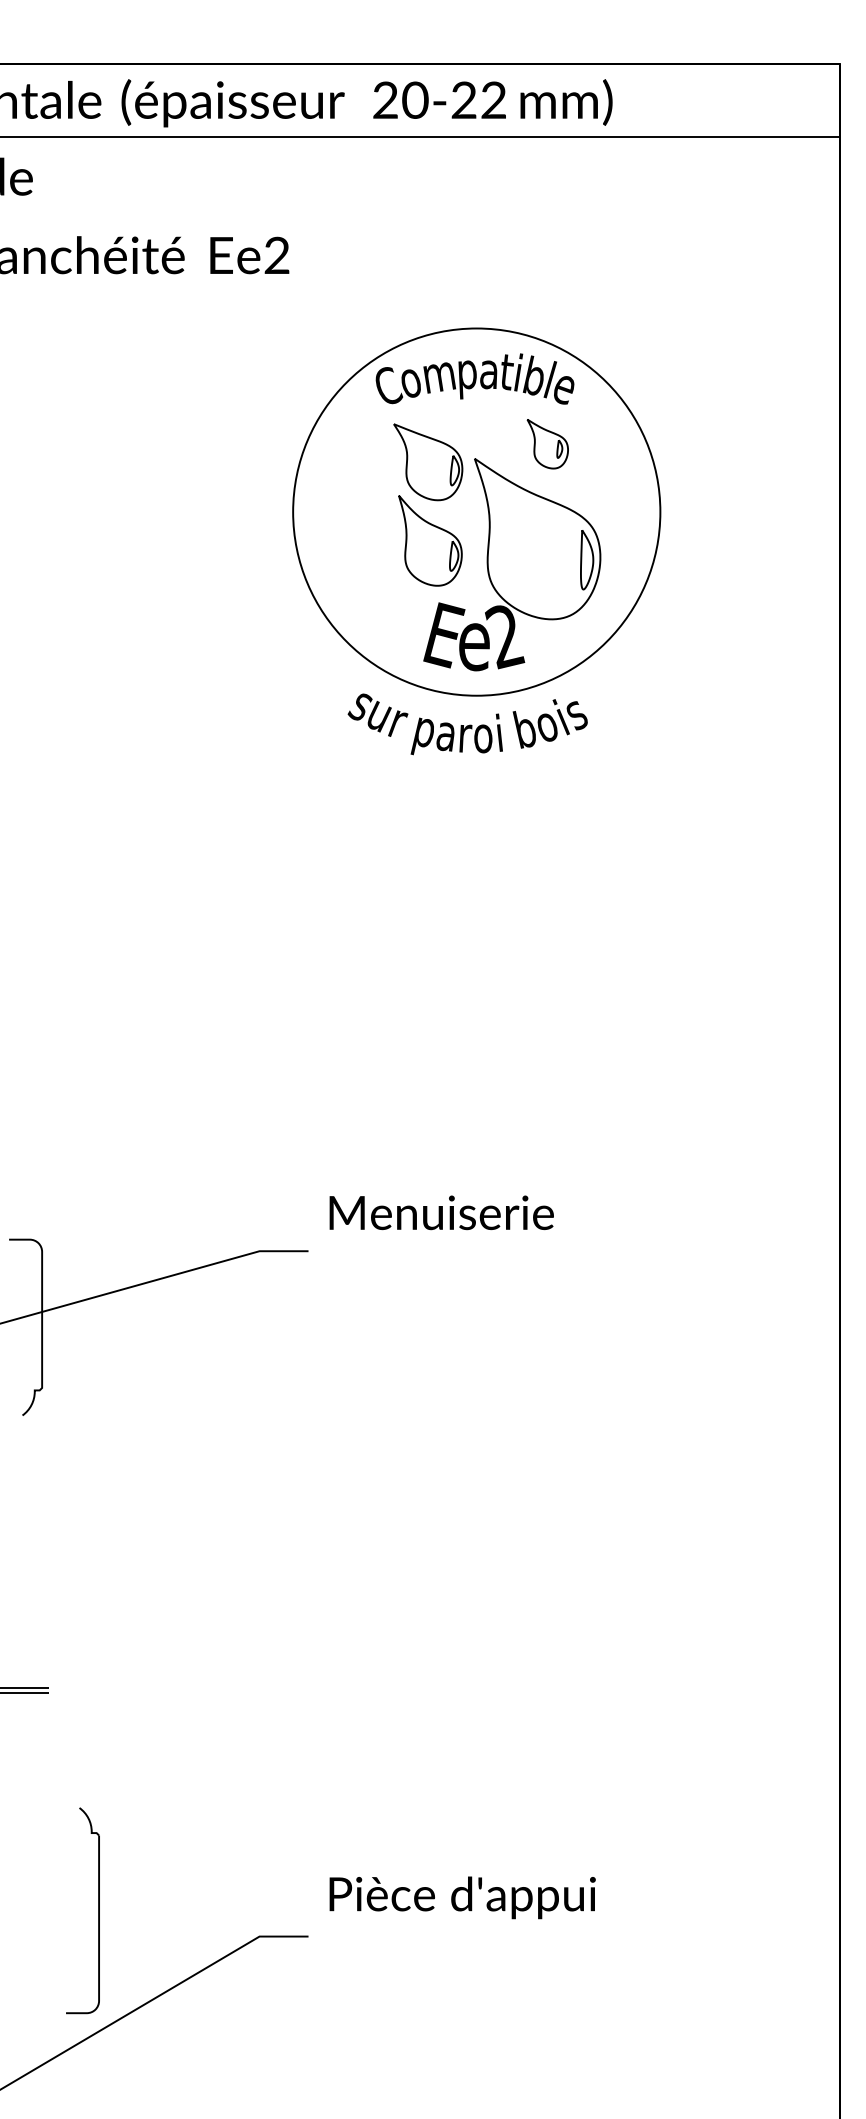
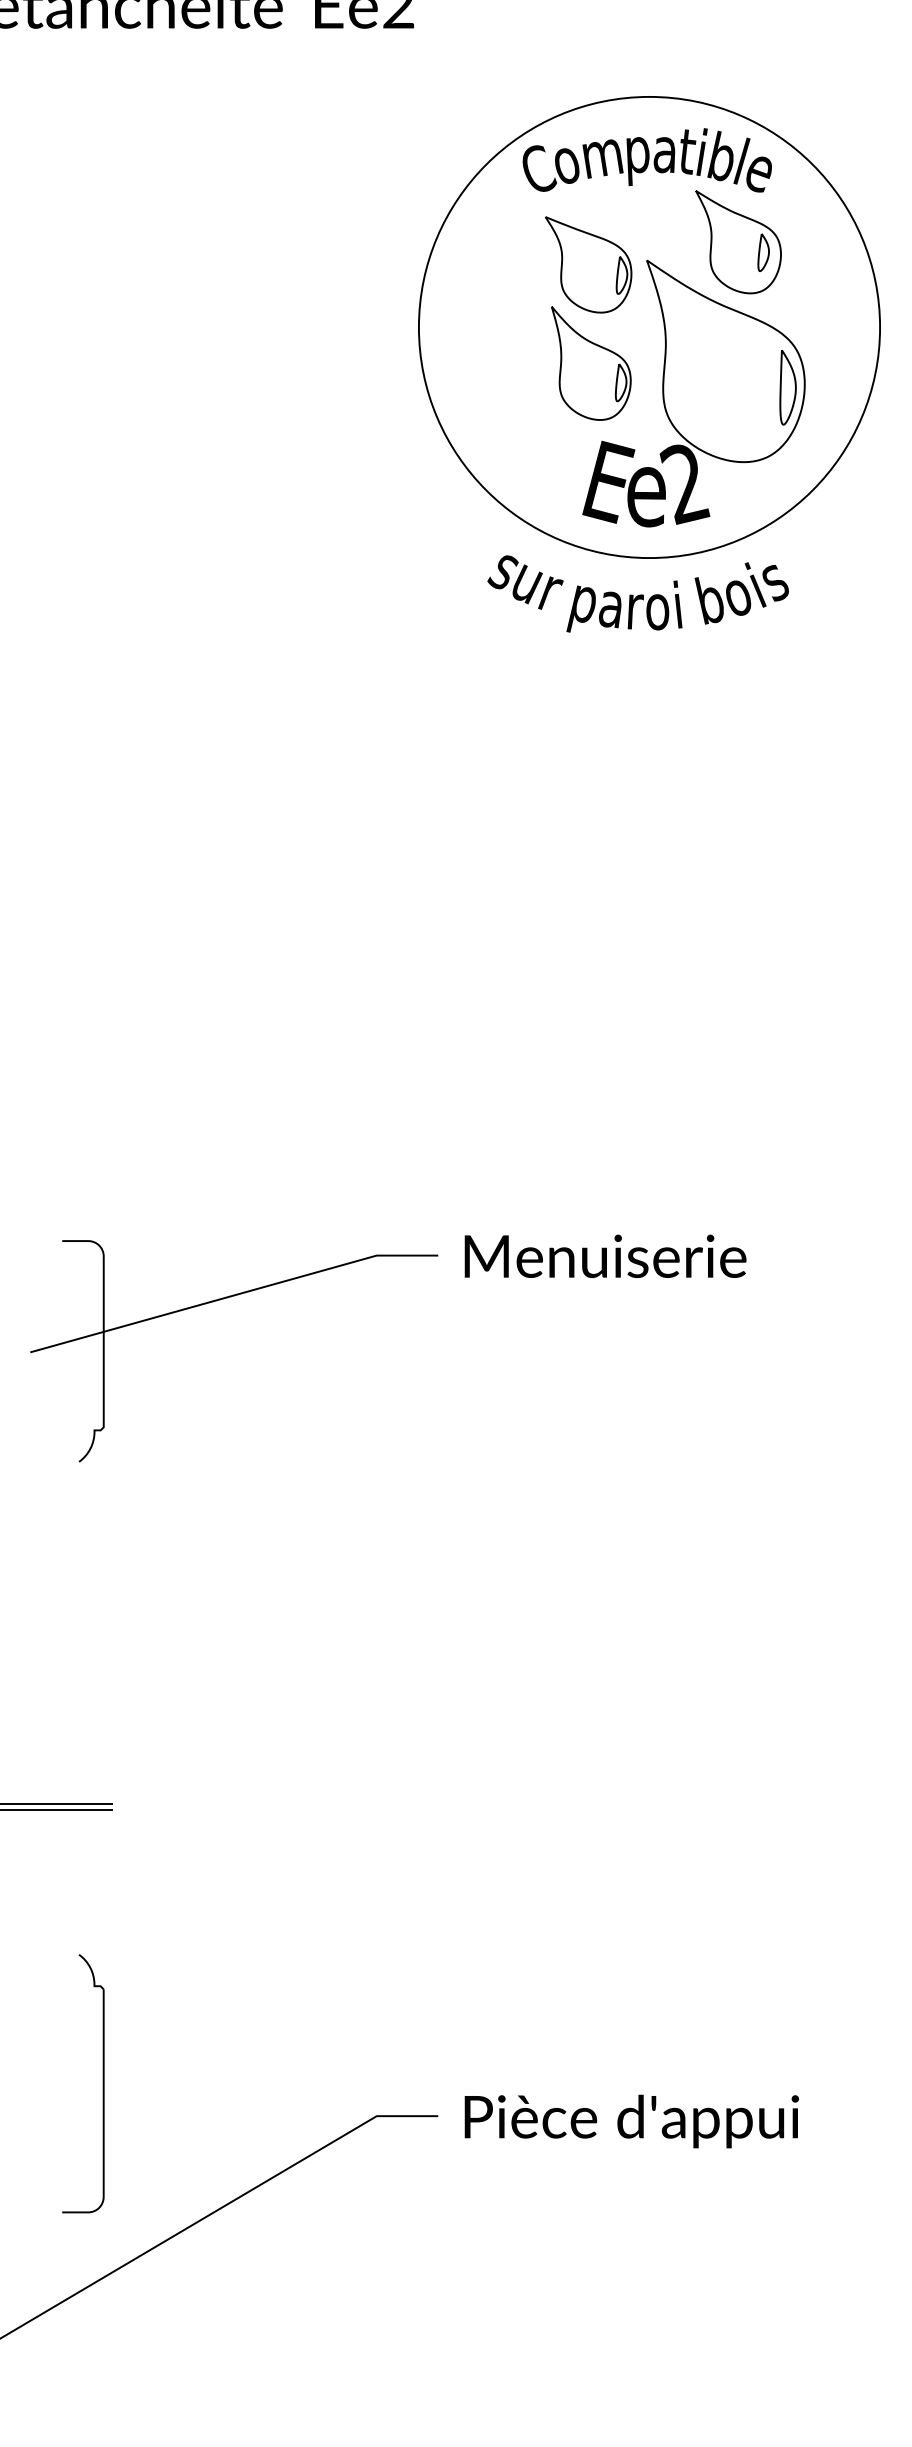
part: (547, 443) -> (738, 241), size x1.67
text: (441, 1212) -> (605, 1255), moved
text: (462, 1897) -> (631, 2121), moved
part: (98, 1910) -> (102, 2083), moved

